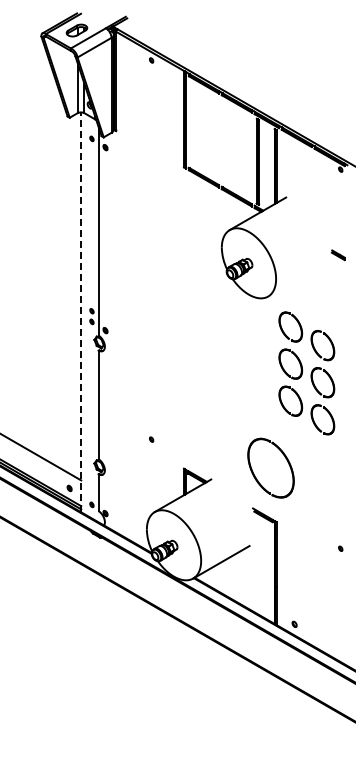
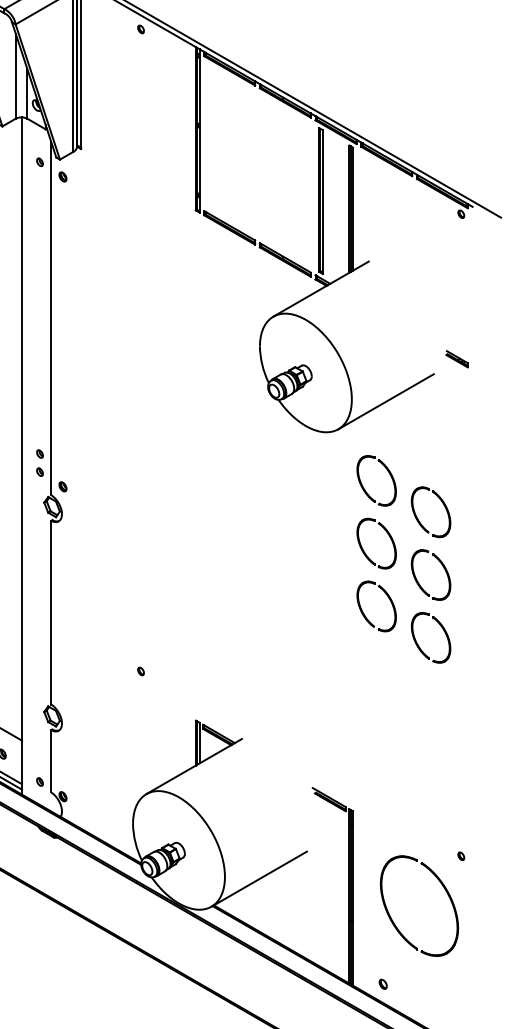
line: (296, 280) -> (386, 402), added
line: (81, 312) -> (22, 456), dashed -> solid
part: (270, 467) -> (418, 904), moved

